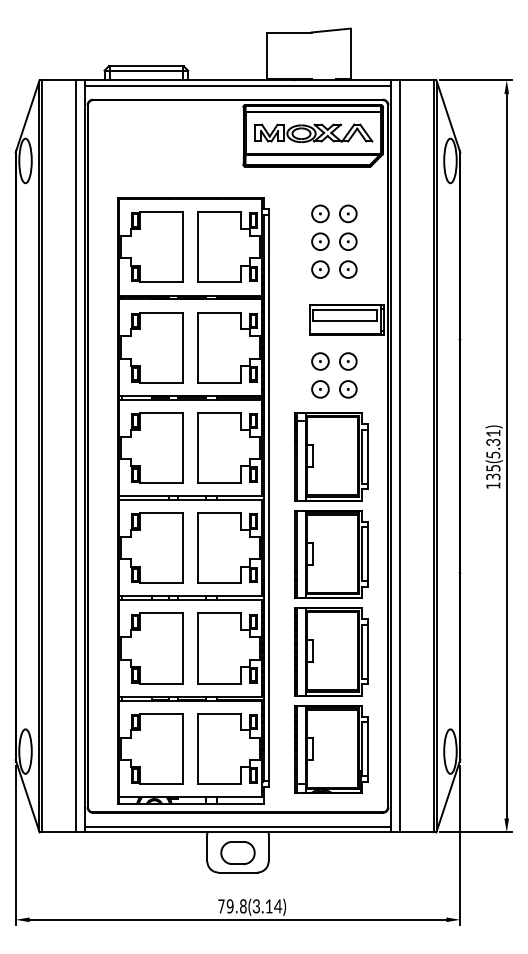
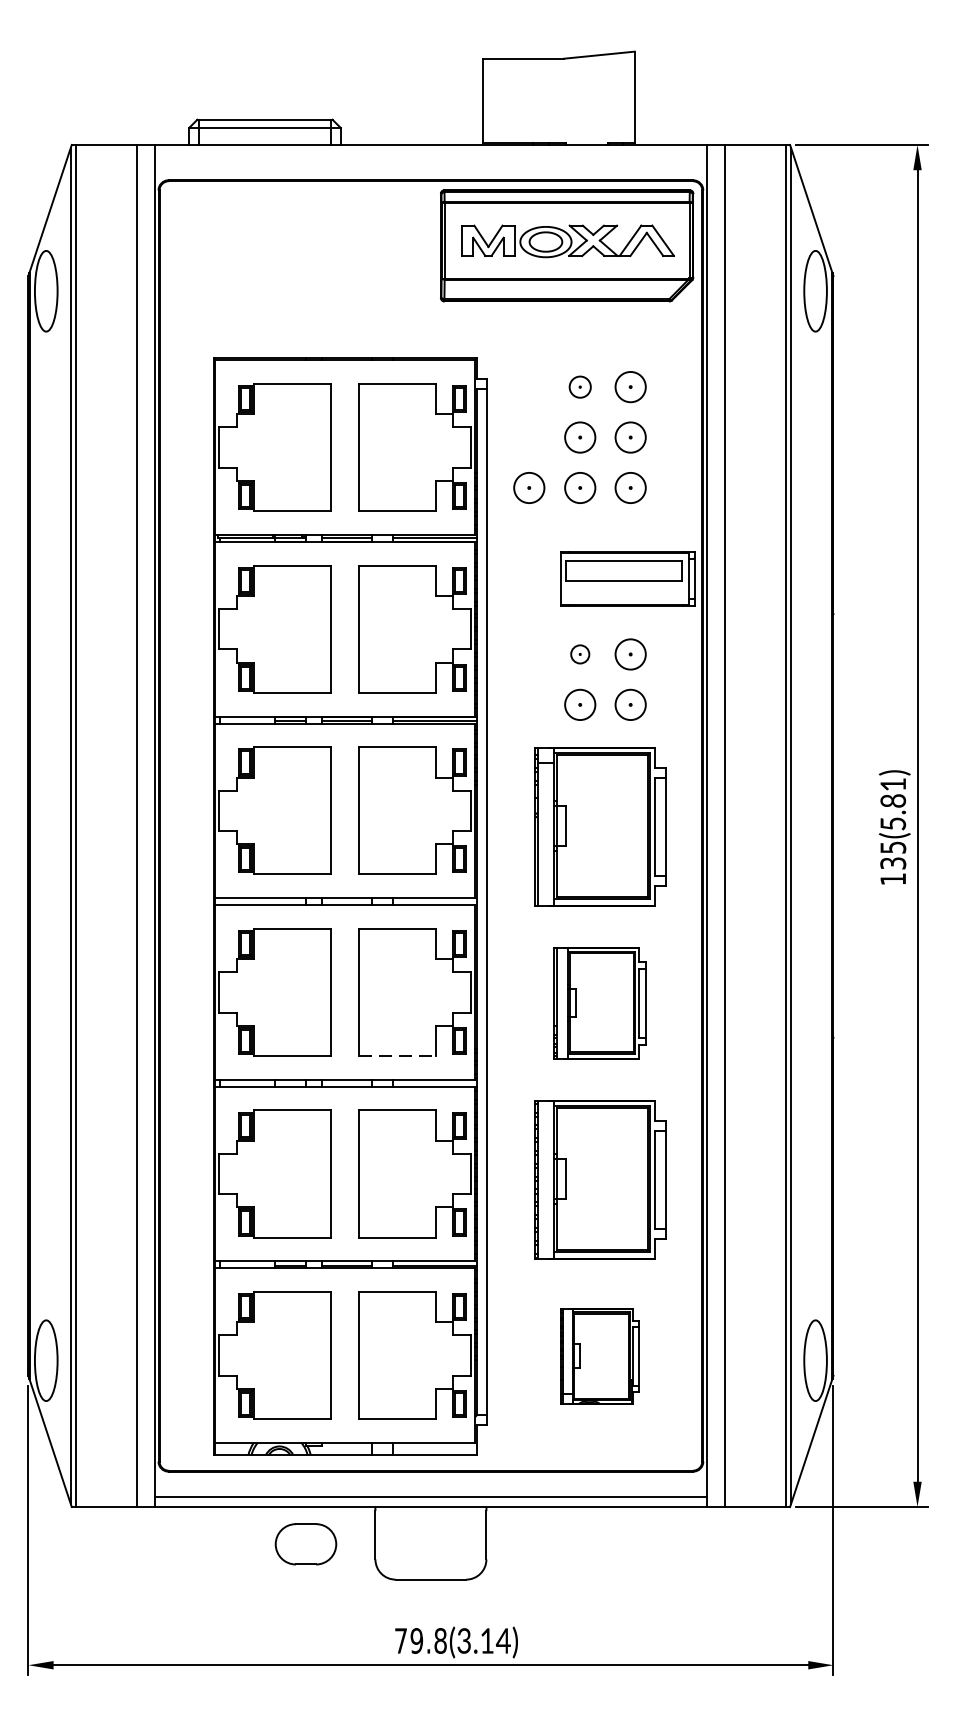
line: (237, 85) -> (430, 154), removed
part: (320, 213) -> (580, 386), size x0.7
part: (292, 269) -> (529, 487), added
part: (320, 361) -> (580, 654), size x0.6
text: (493, 442) -> (893, 801), (5.31)\f] -> (5.81)\f]
part: (331, 554) -> (600, 1003), size x0.7
line: (220, 583) -> (399, 1056), solid -> dashed
part: (331, 749) -> (600, 1356), size x0.6
part: (237, 852) -> (305, 1543), moved

